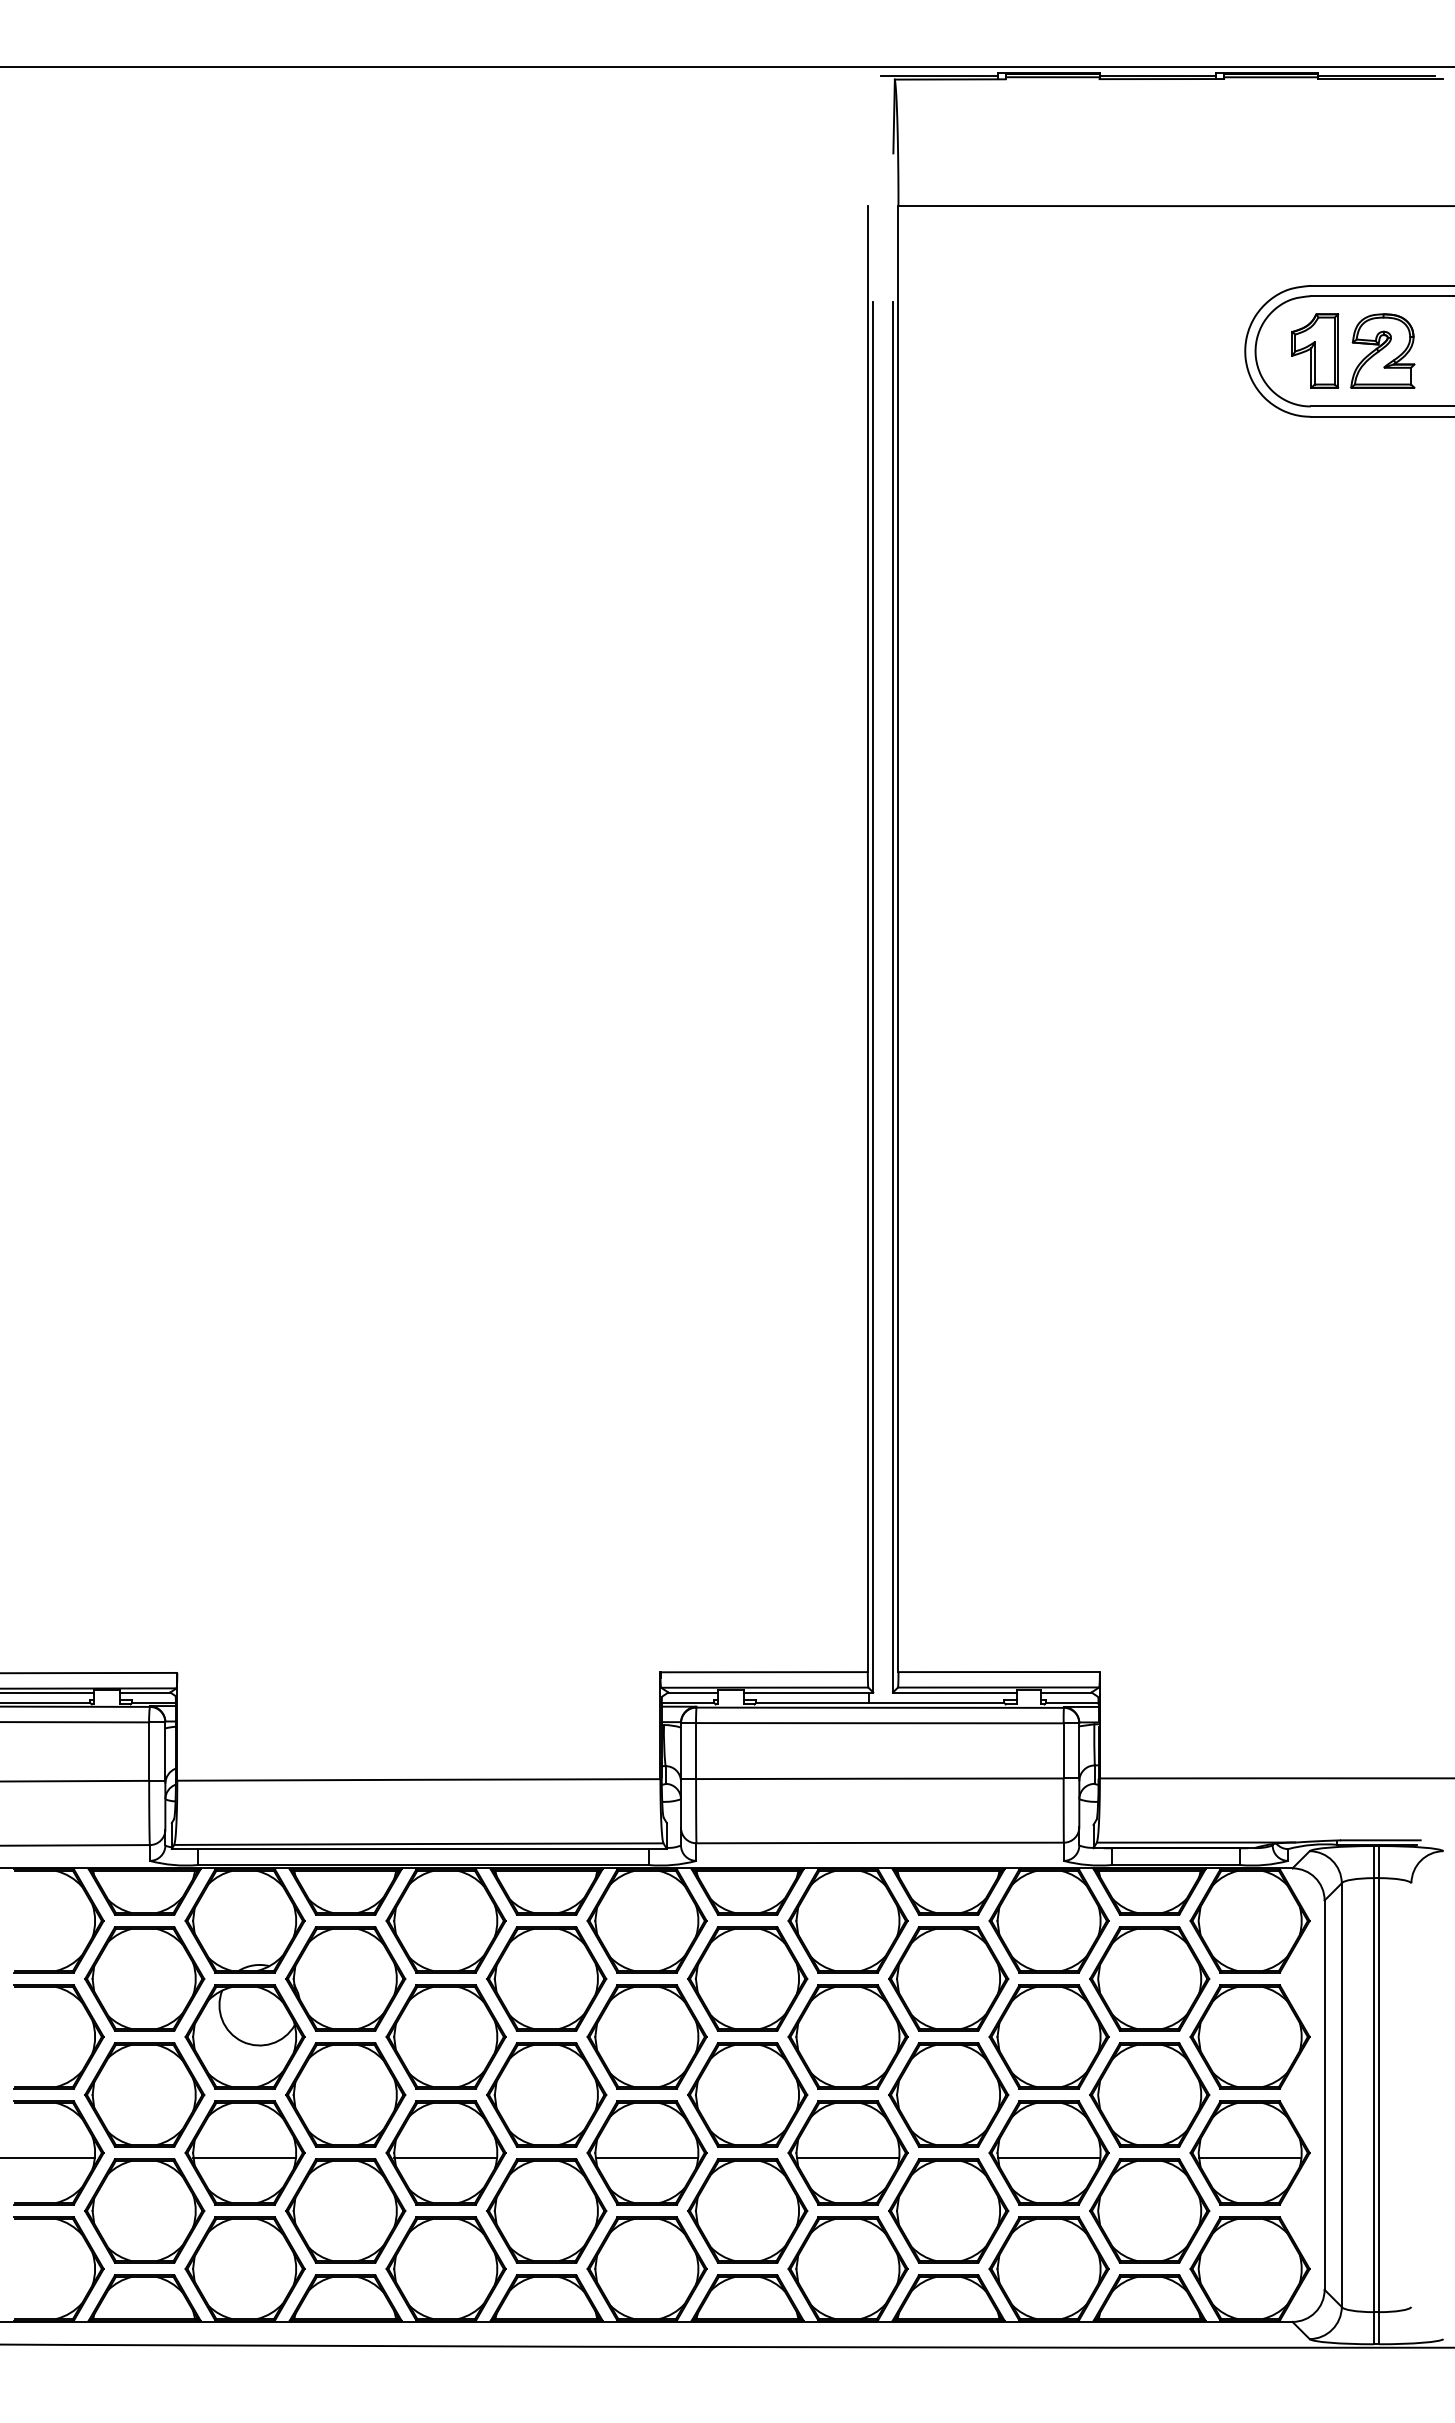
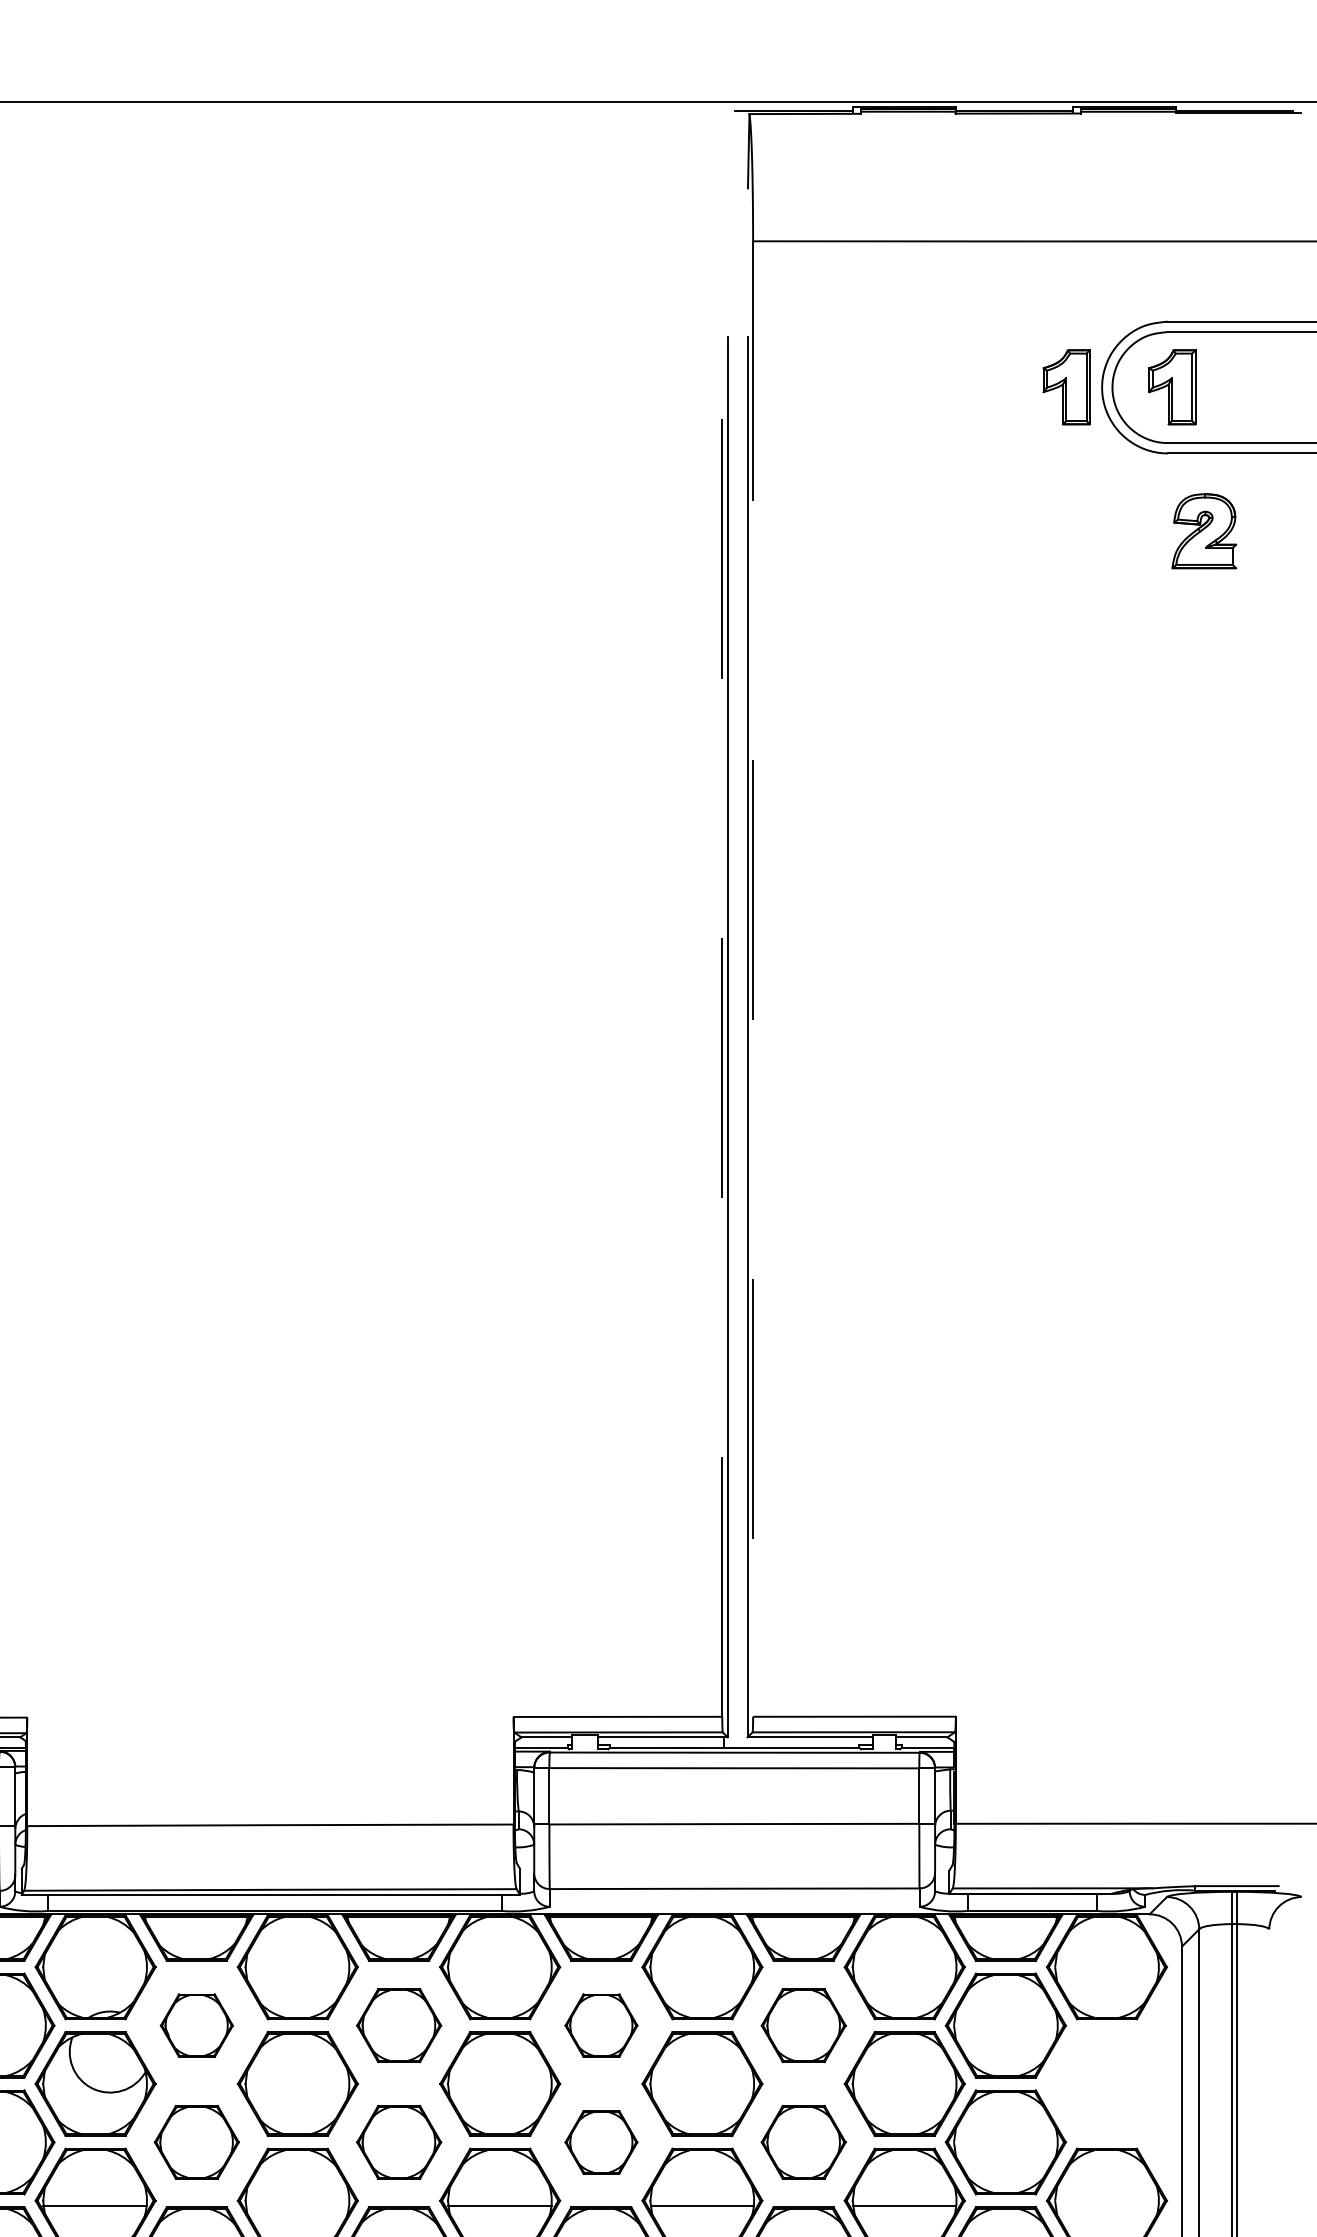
part: (1210, 350) -> (1067, 386), added
part: (1382, 350) -> (1203, 530), moved
line: (867, 938) -> (721, 978), solid -> dashed
line: (898, 939) -> (753, 979), solid -> dashed
part: (345, 1978) -> (196, 2025), size x0.6
part: (546, 1978) -> (398, 2025), size x0.7
part: (747, 1978) -> (601, 2025), size x0.6
part: (948, 1978) -> (803, 2025), size x0.7
part: (1249, 2036) -> (1106, 2083), removed
part: (345, 2094) -> (196, 2141), size x0.7
part: (546, 2094) -> (398, 2141), size x0.7
part: (747, 2094) -> (601, 2141), size x0.6
part: (948, 2094) -> (803, 2141), size x0.7
line: (445, 2158) -> (297, 2206), removed
line: (1249, 2158) -> (1106, 2206), removed

